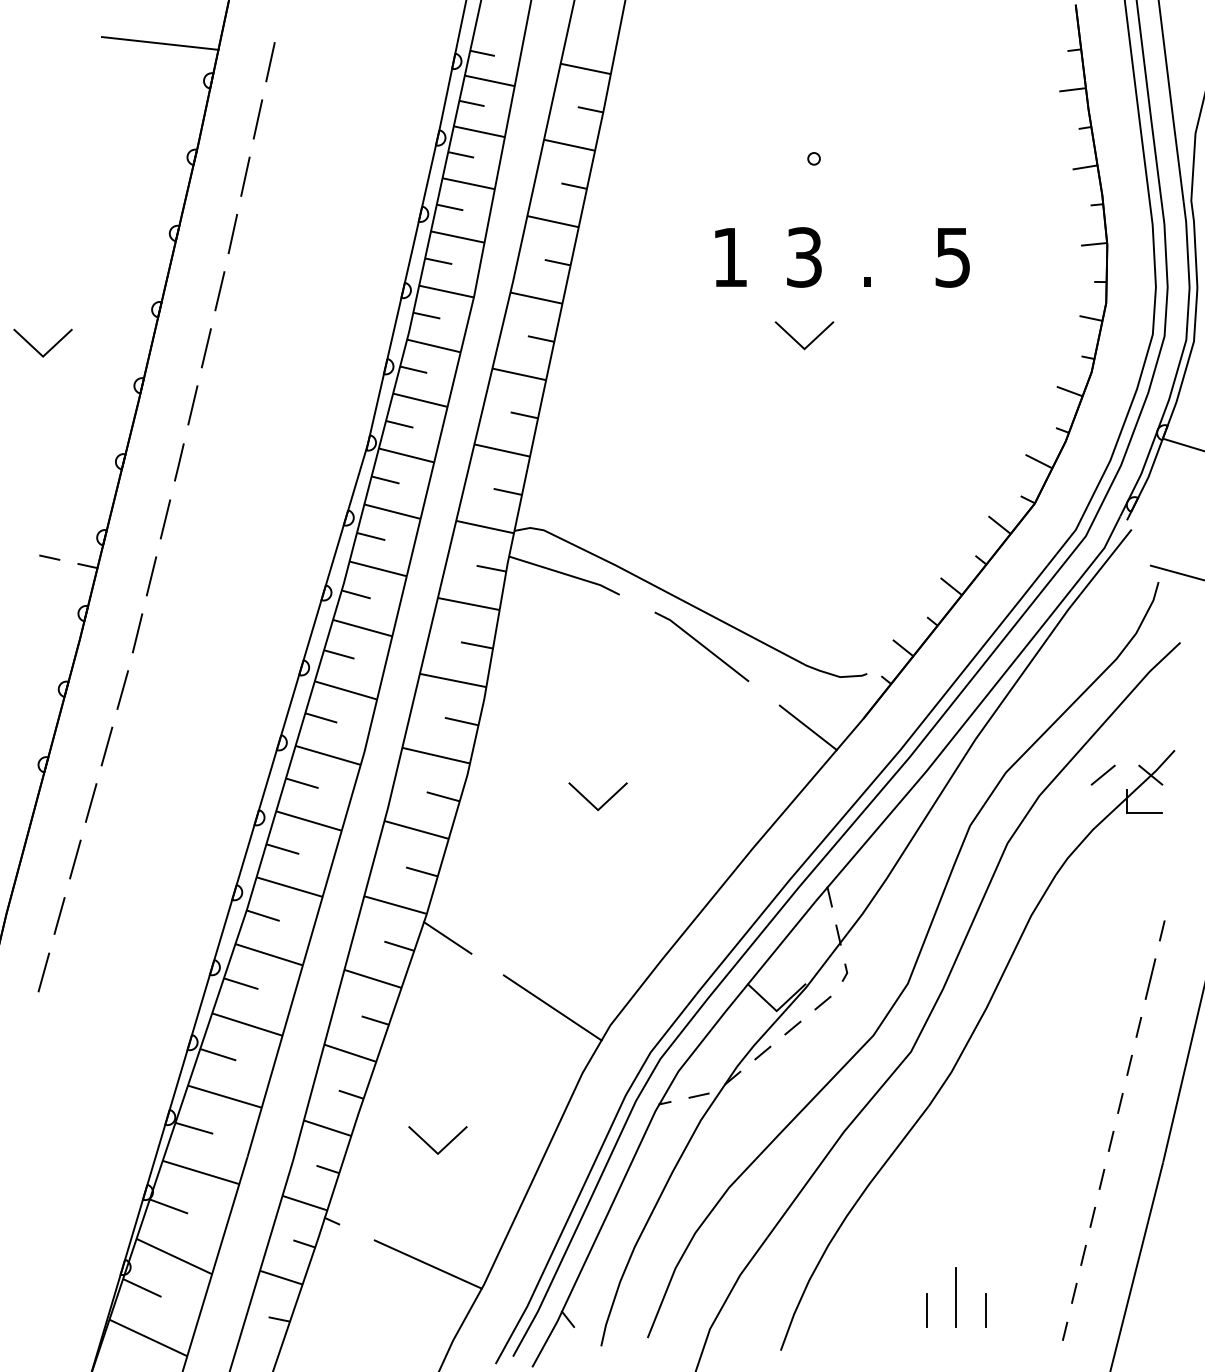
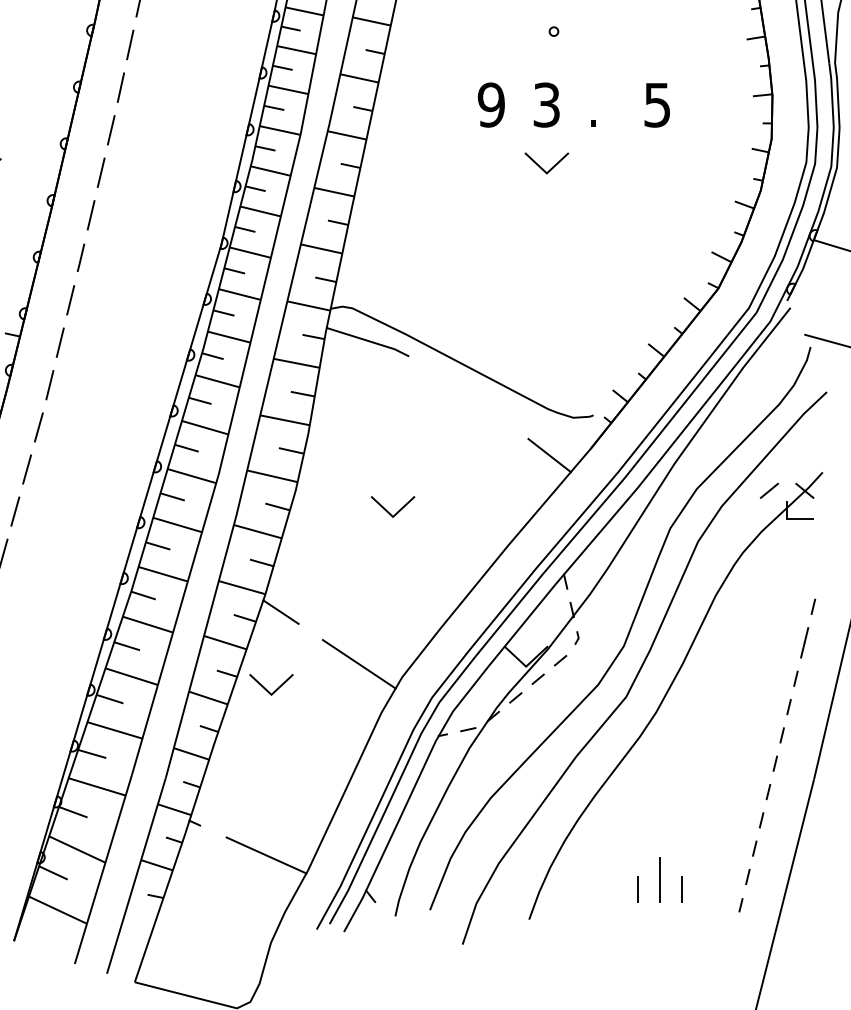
text: (729, 257) -> (490, 105), 1 -> 9
line: (701, 645) -> (470, 394), removed
line: (431, 1146) -> (266, 689), moved

